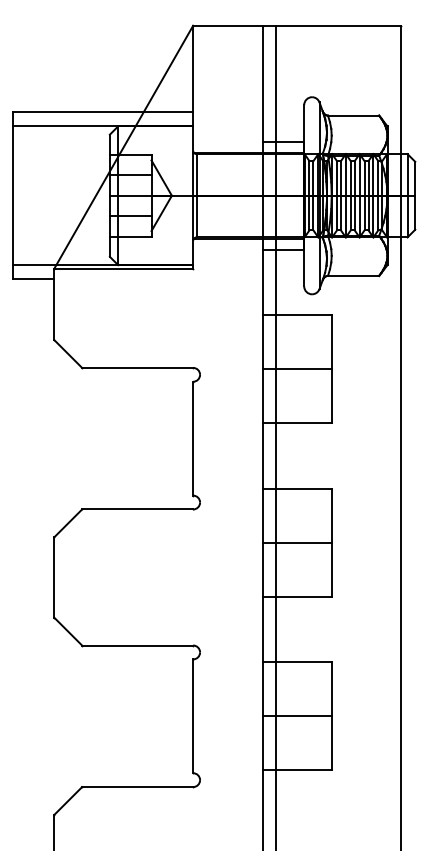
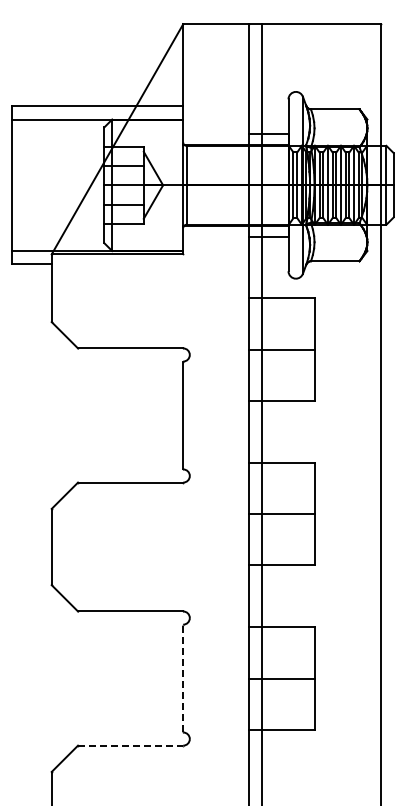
line: (193, 716) -> (183, 678), solid -> dashed
line: (137, 786) -> (130, 745), solid -> dashed

